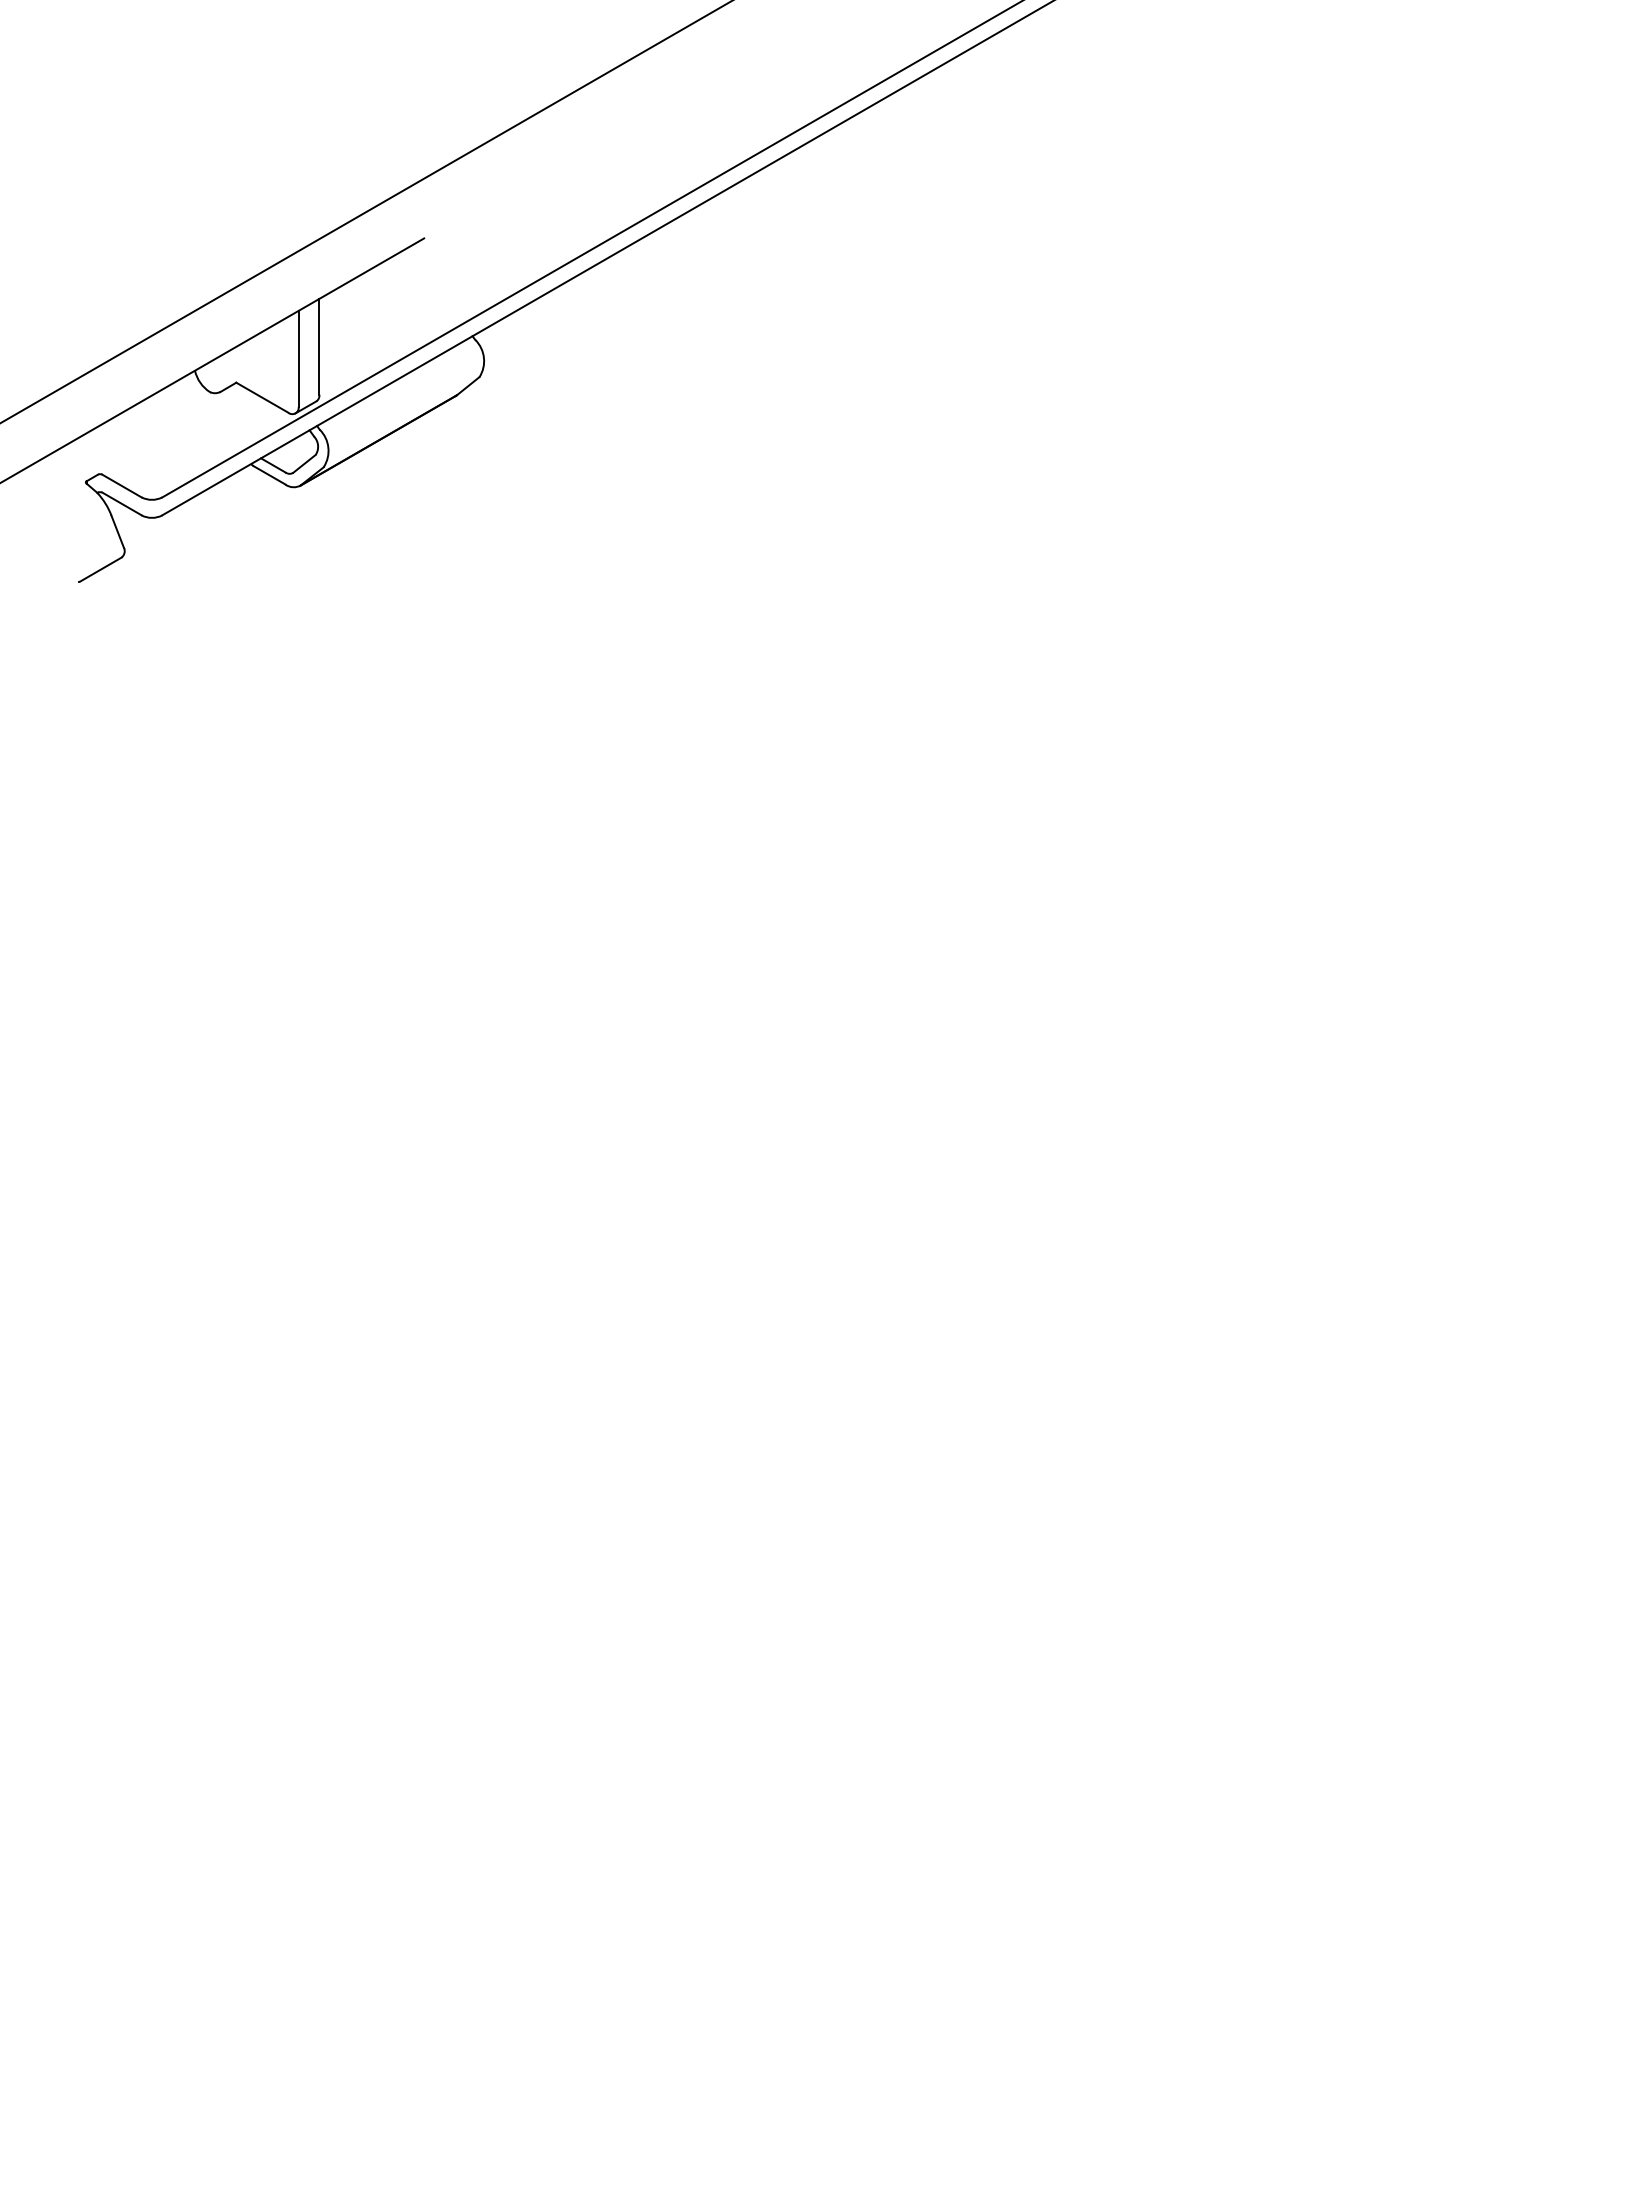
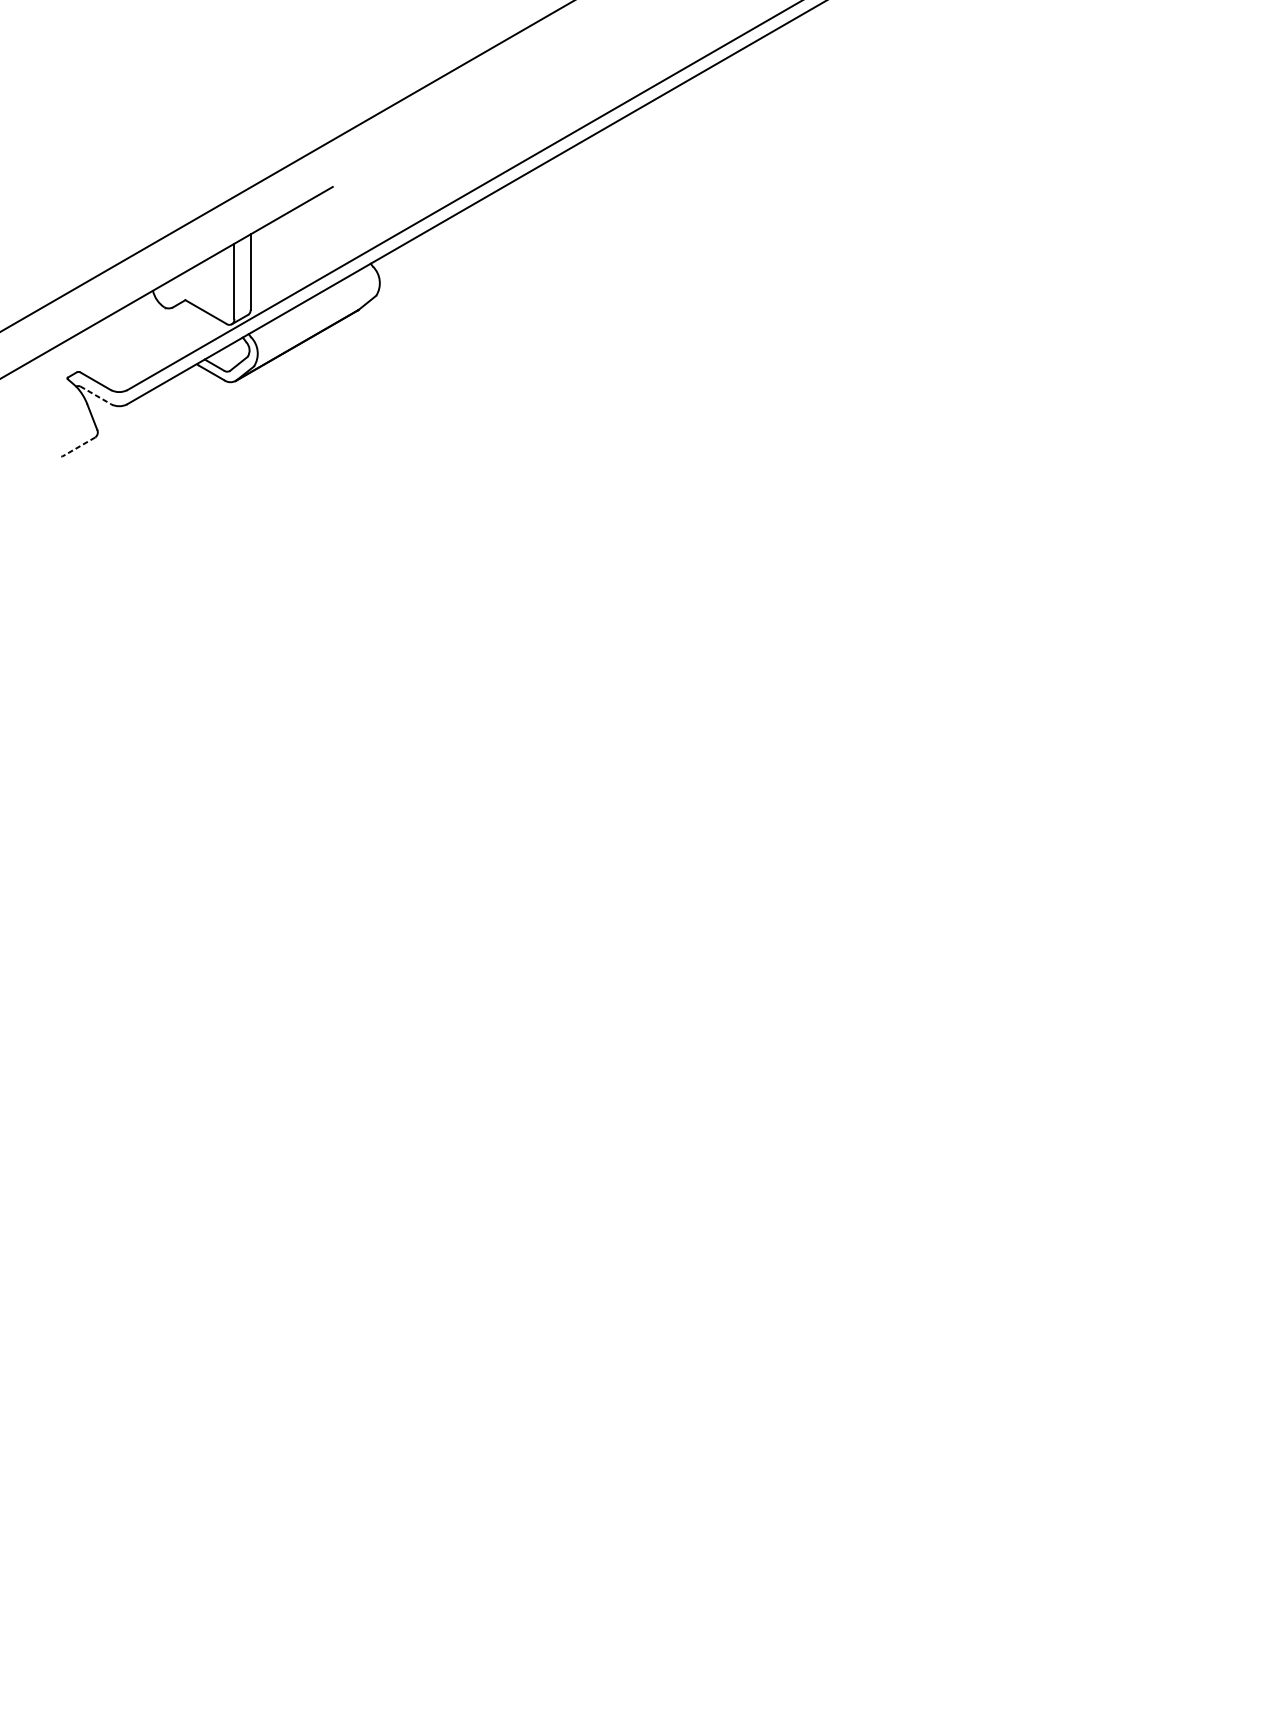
line: (121, 503) -> (95, 394), solid -> dashed
line: (100, 569) -> (78, 446), solid -> dashed

